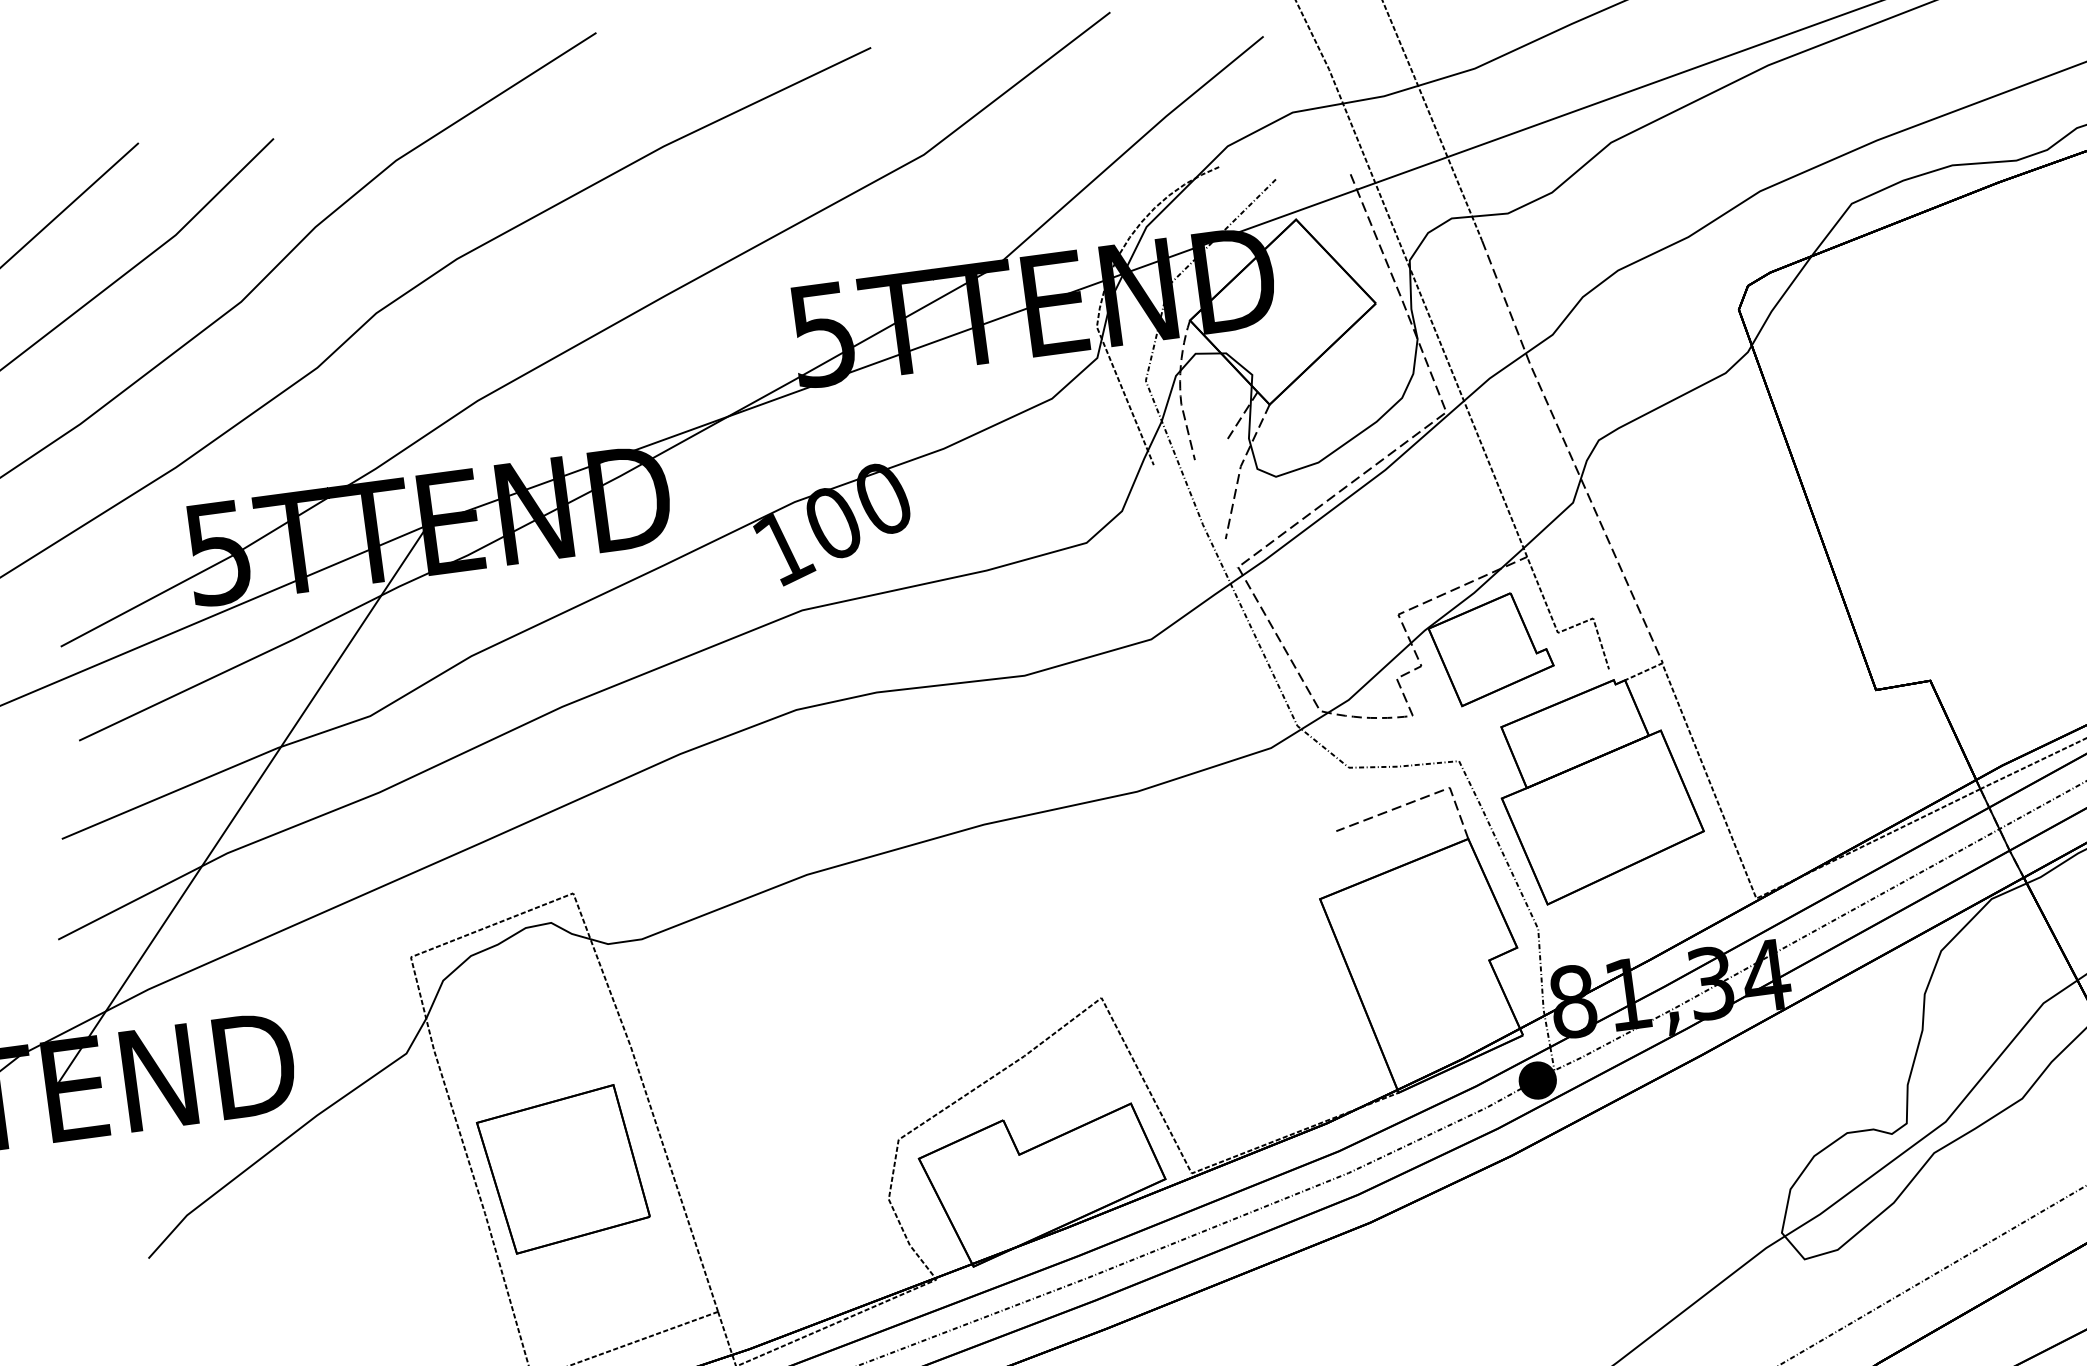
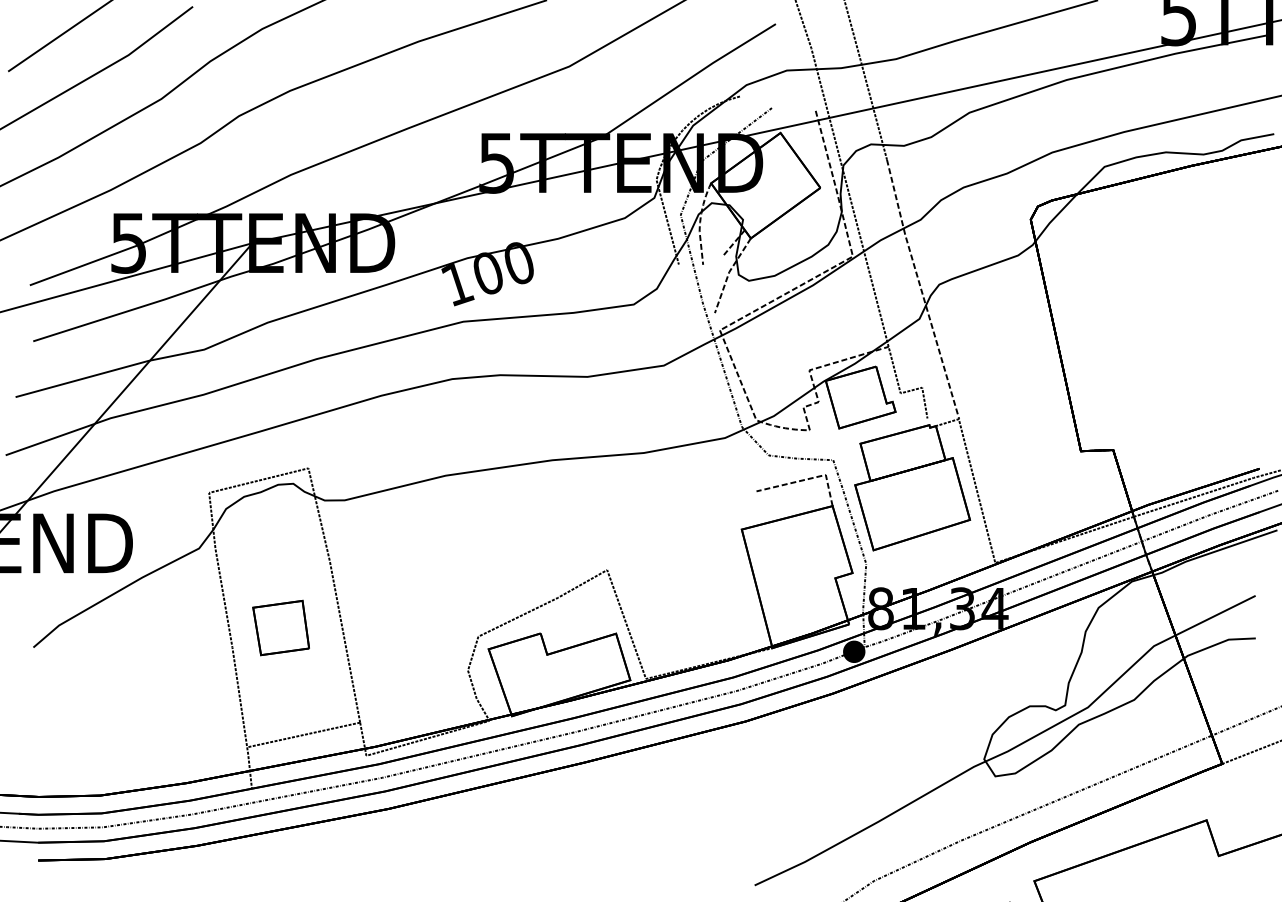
part: (561, 1168) -> (280, 627), size x0.6

